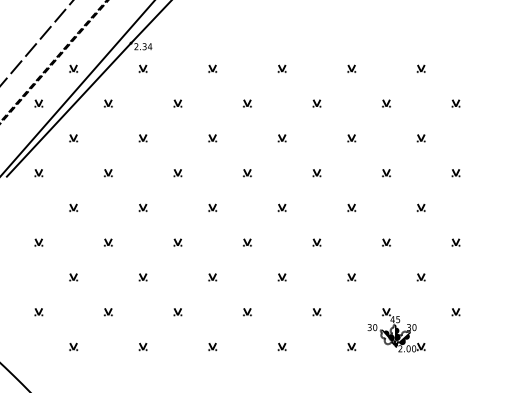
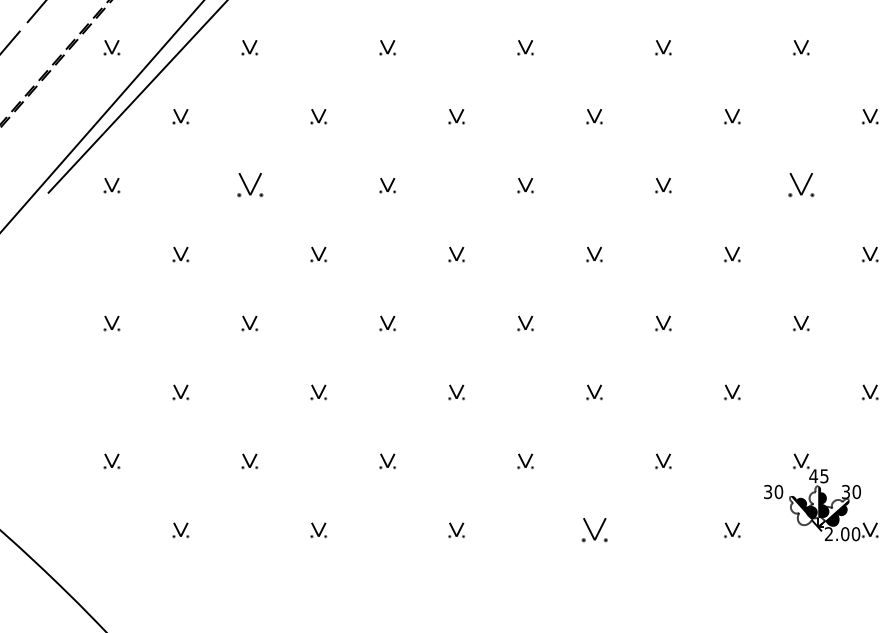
part: (107, 173) -> (248, 186), size x1.6
part: (386, 173) -> (801, 186), size x1.6
part: (281, 346) -> (593, 529), size x1.6

